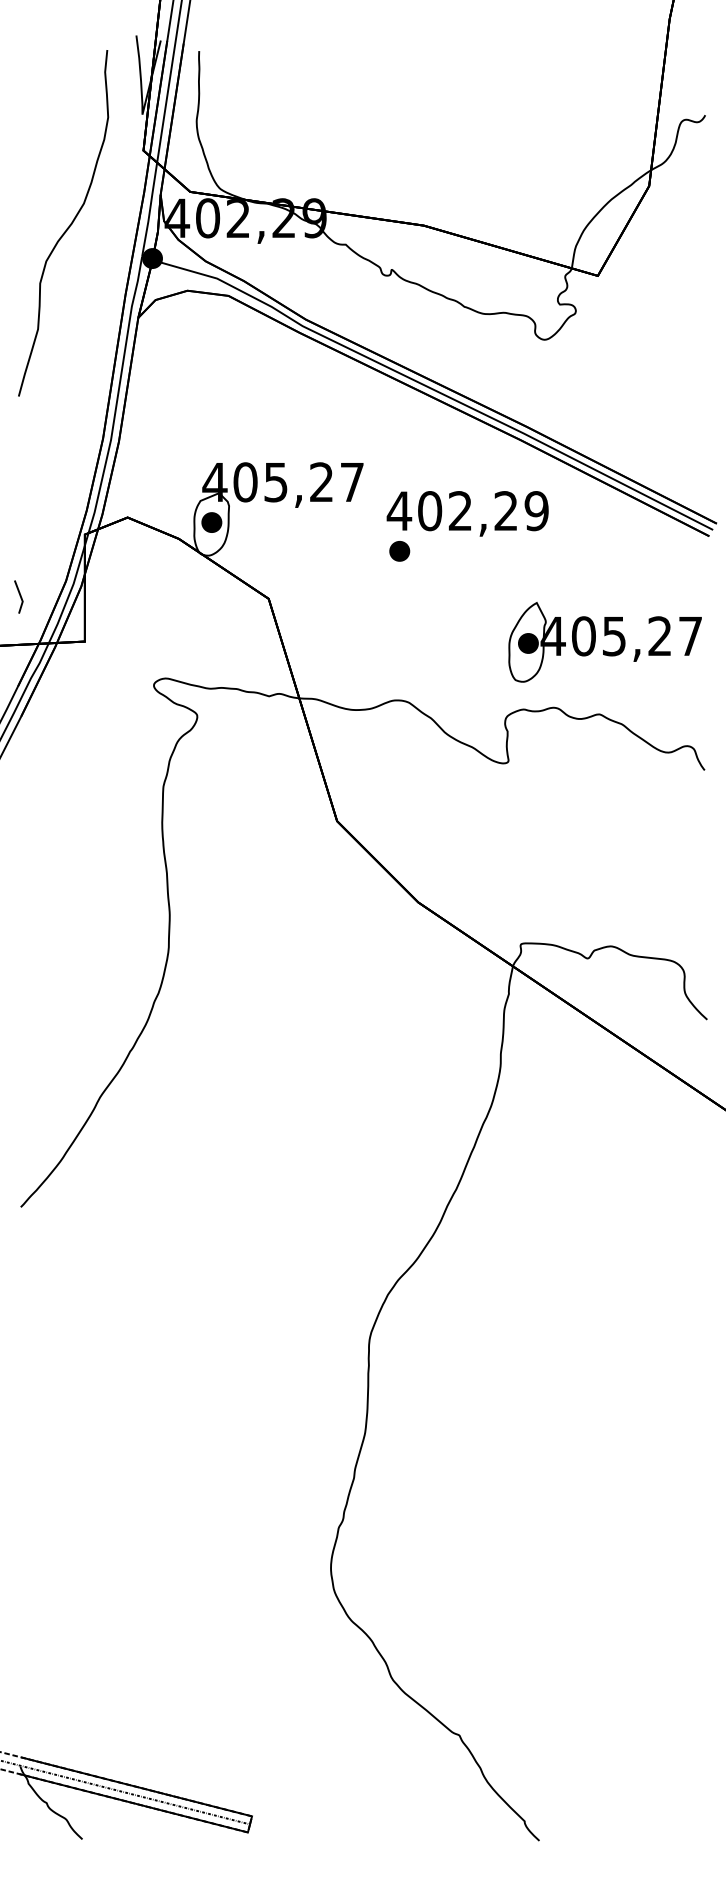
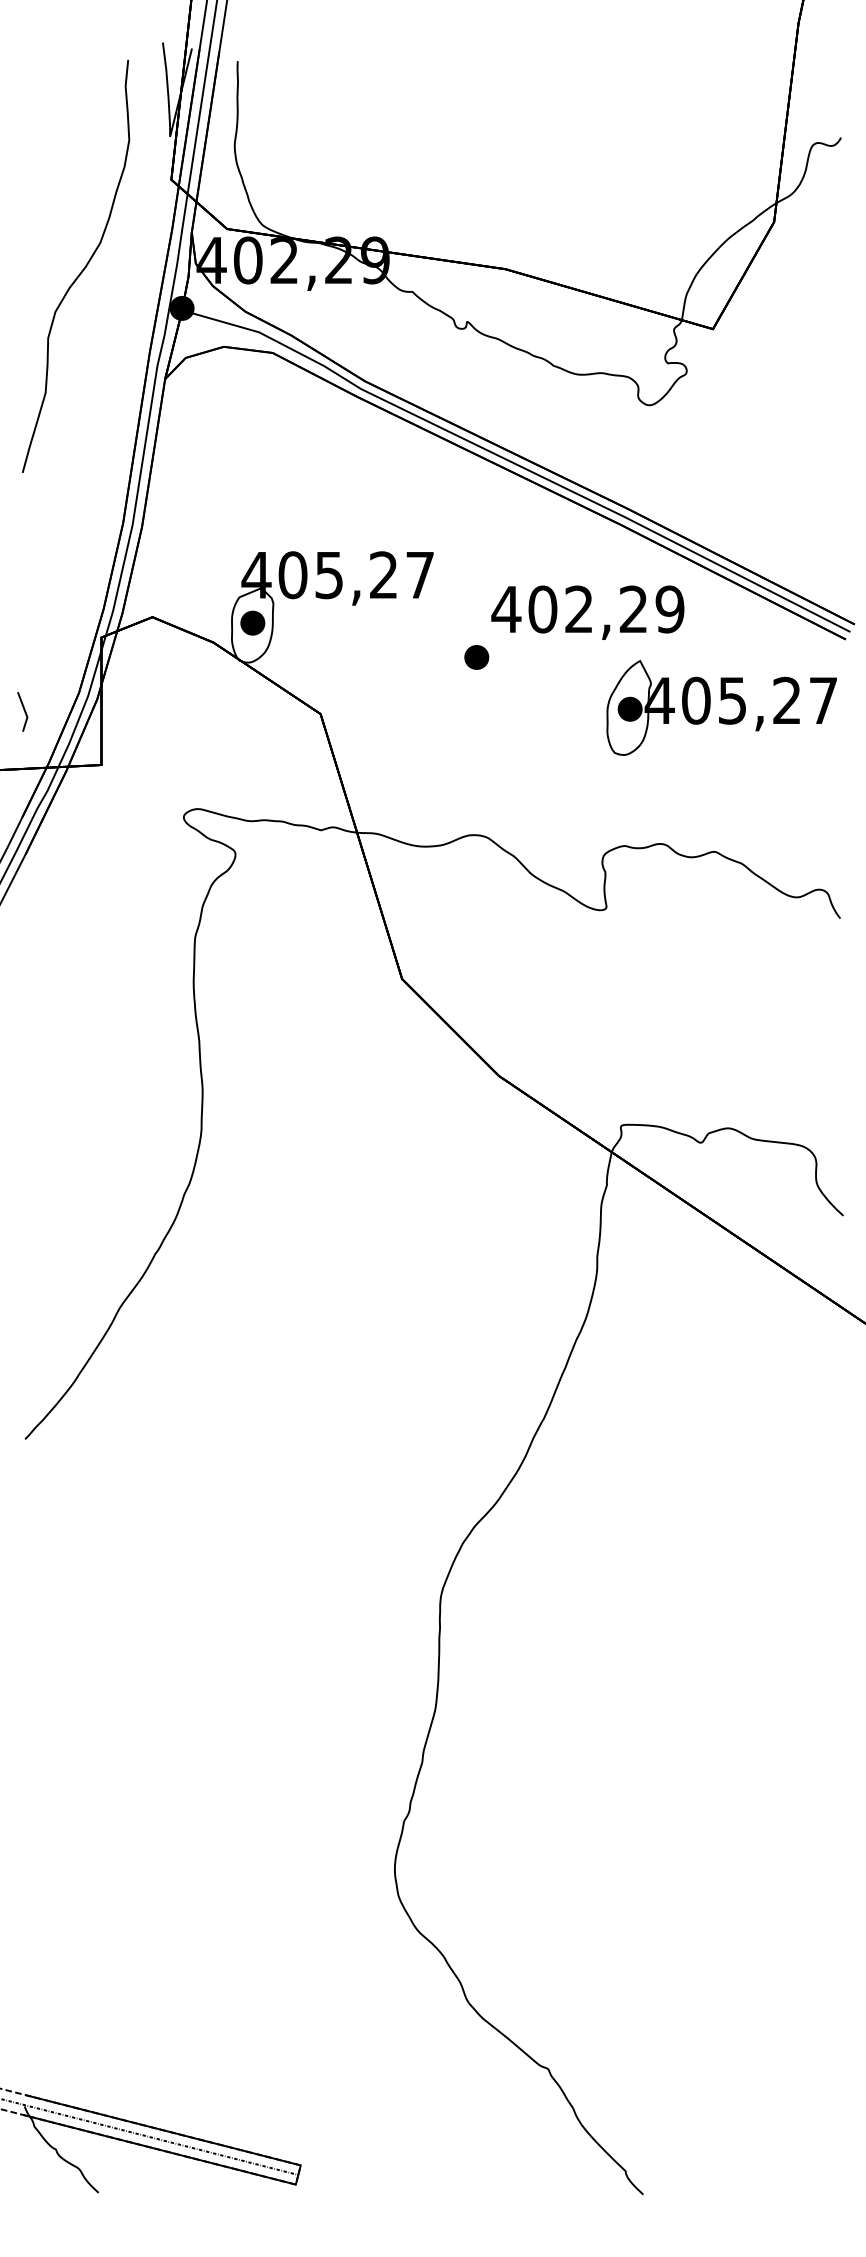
text: (467, 513) -> (587, 612), moved
part: (605, 636) -> (721, 700), moved

